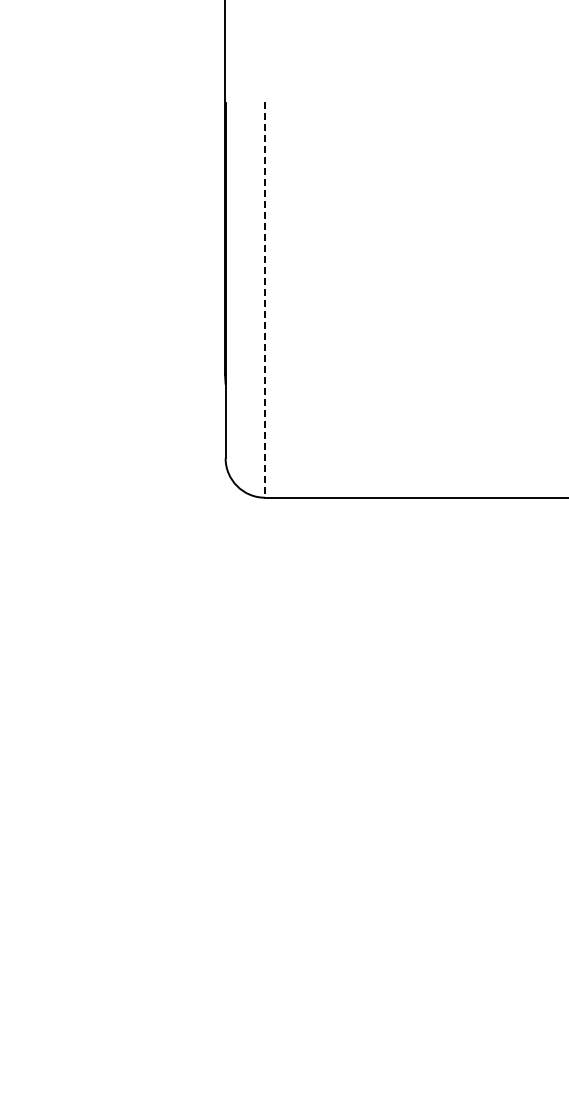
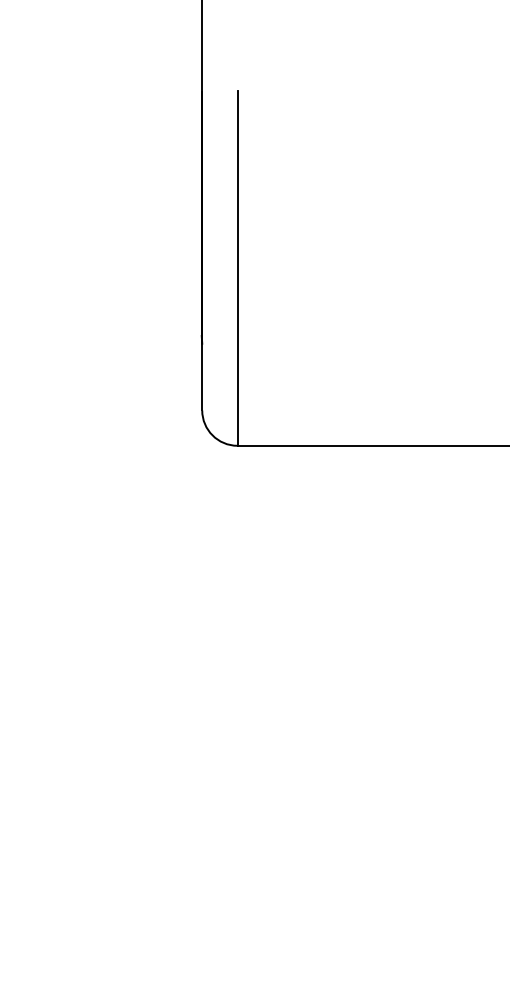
line: (265, 299) -> (237, 268), dashed -> solid

